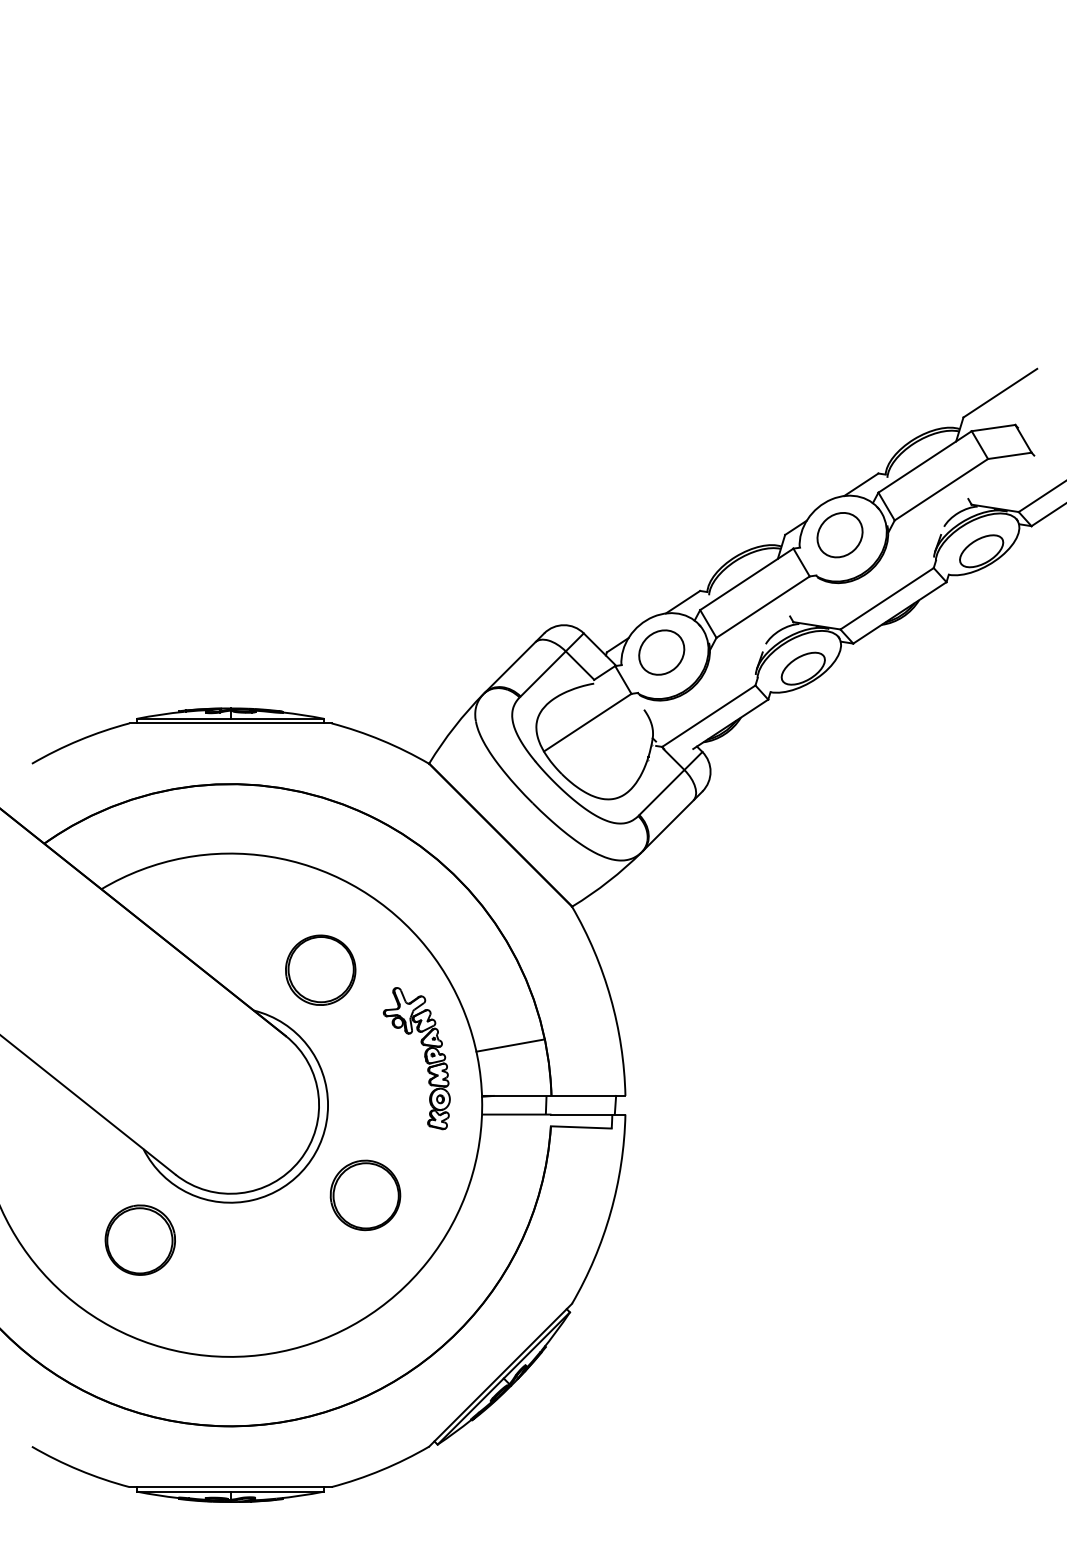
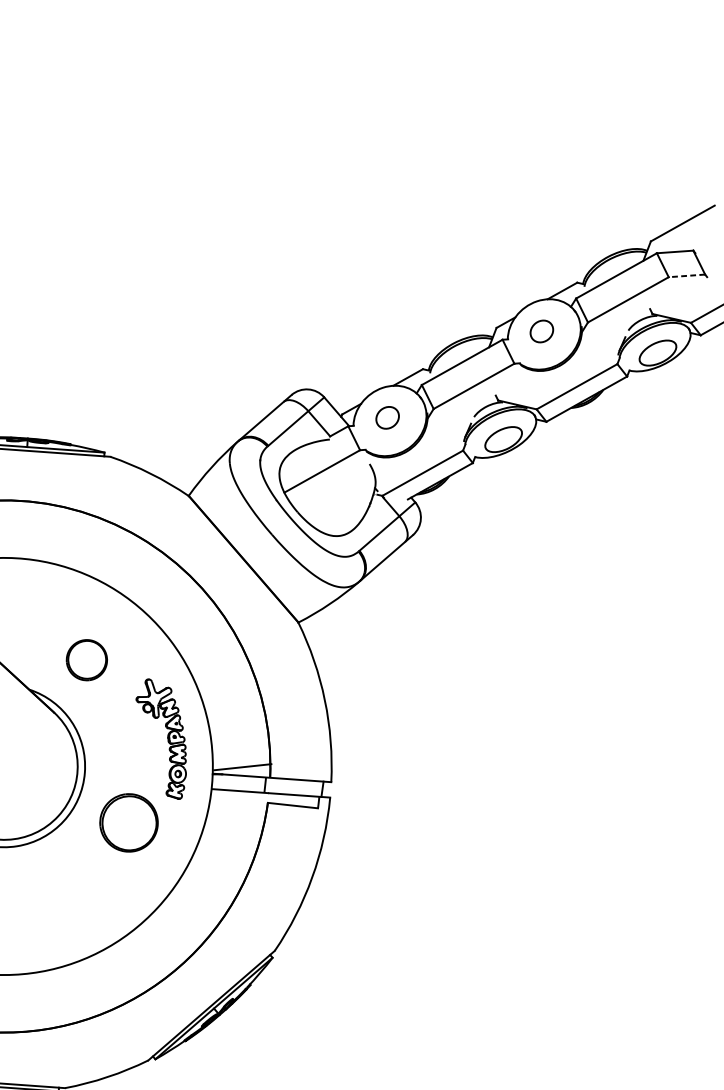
line: (1009, 455) -> (686, 275), solid -> dashed
part: (839, 535) -> (541, 331), size x0.6
part: (661, 652) -> (387, 417), size x0.6
part: (320, 969) -> (86, 659), size x0.7
line: (510, 1045) -> (242, 767), moved
part: (365, 1195) -> (129, 822), moved

